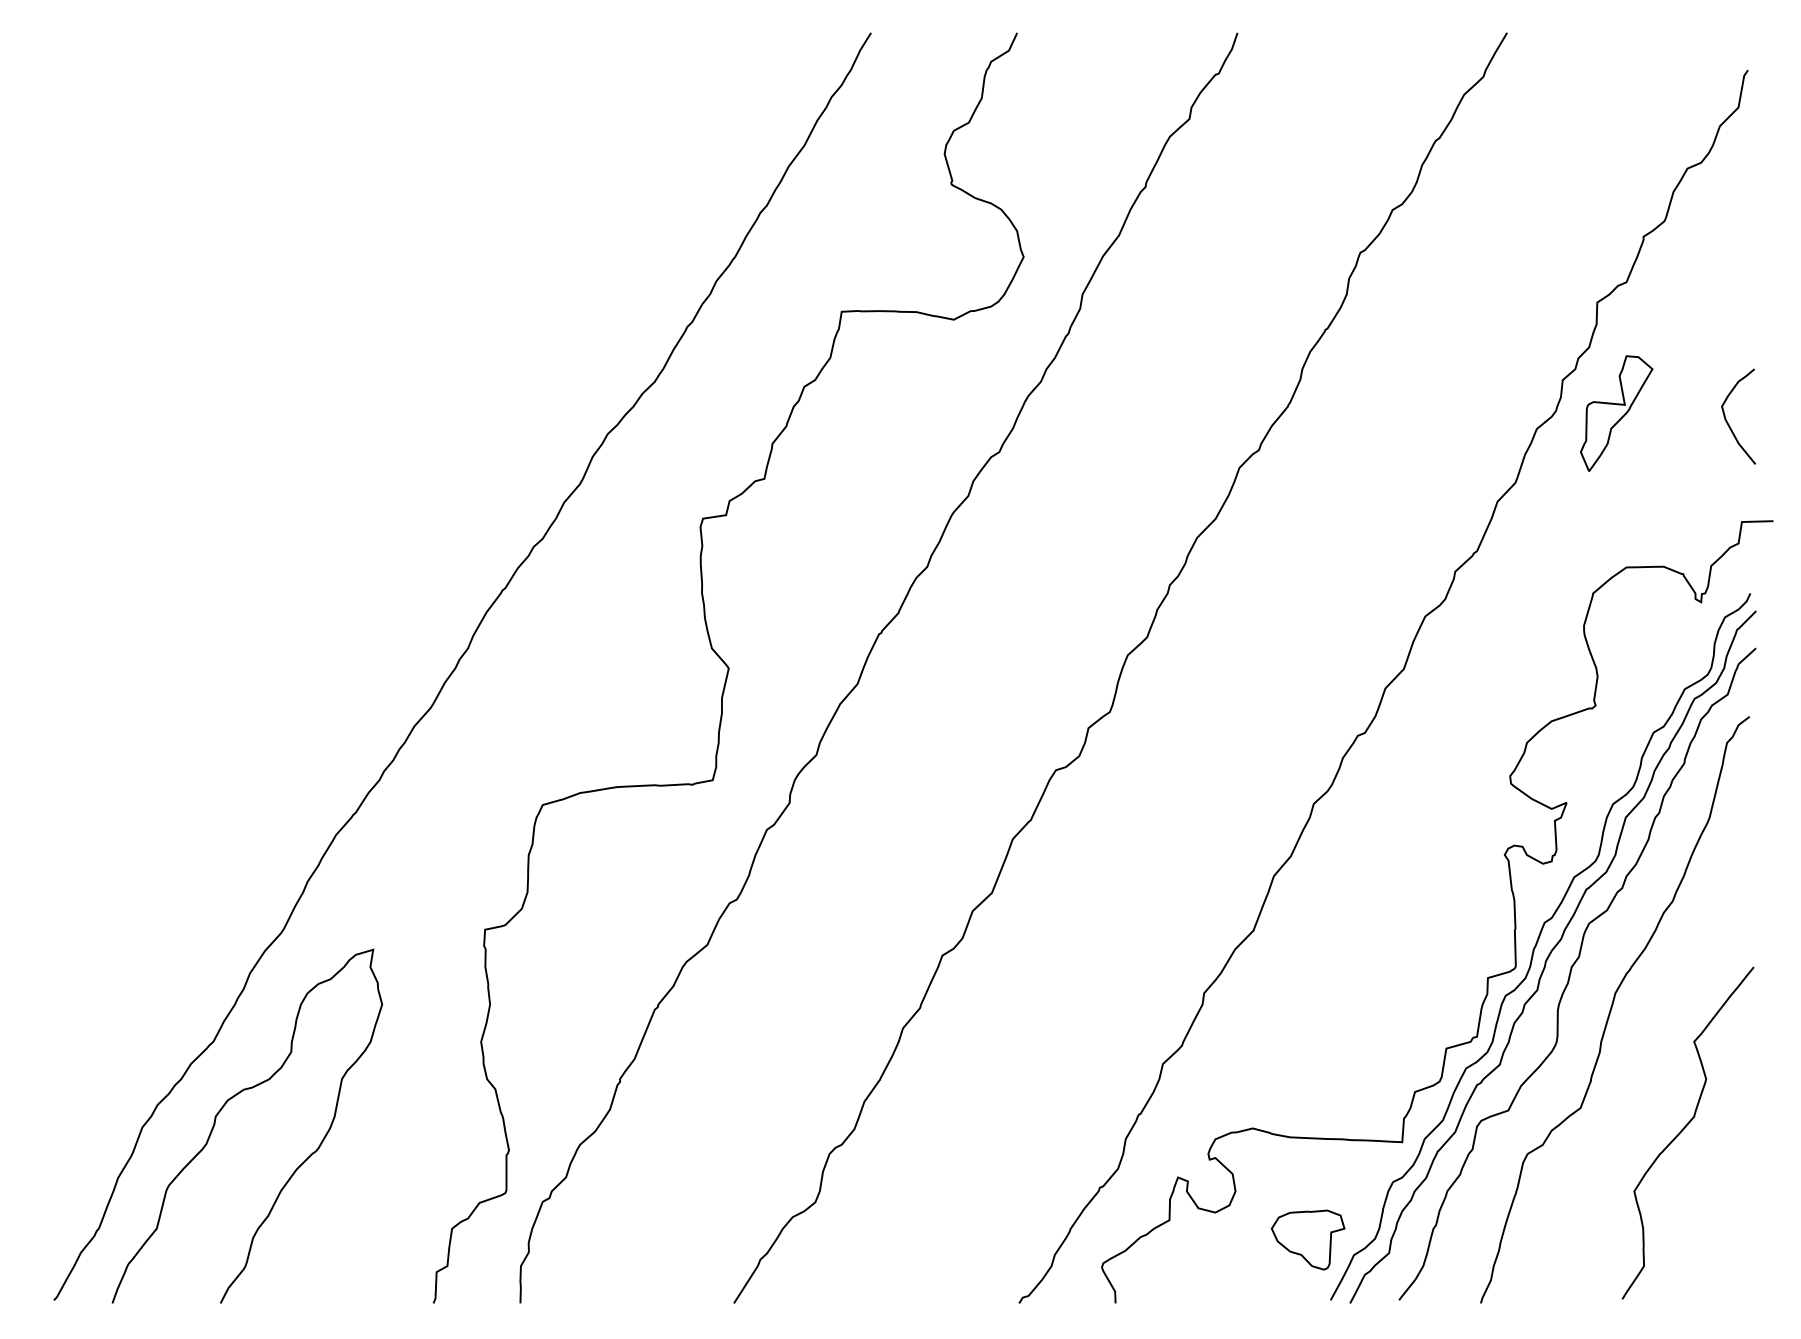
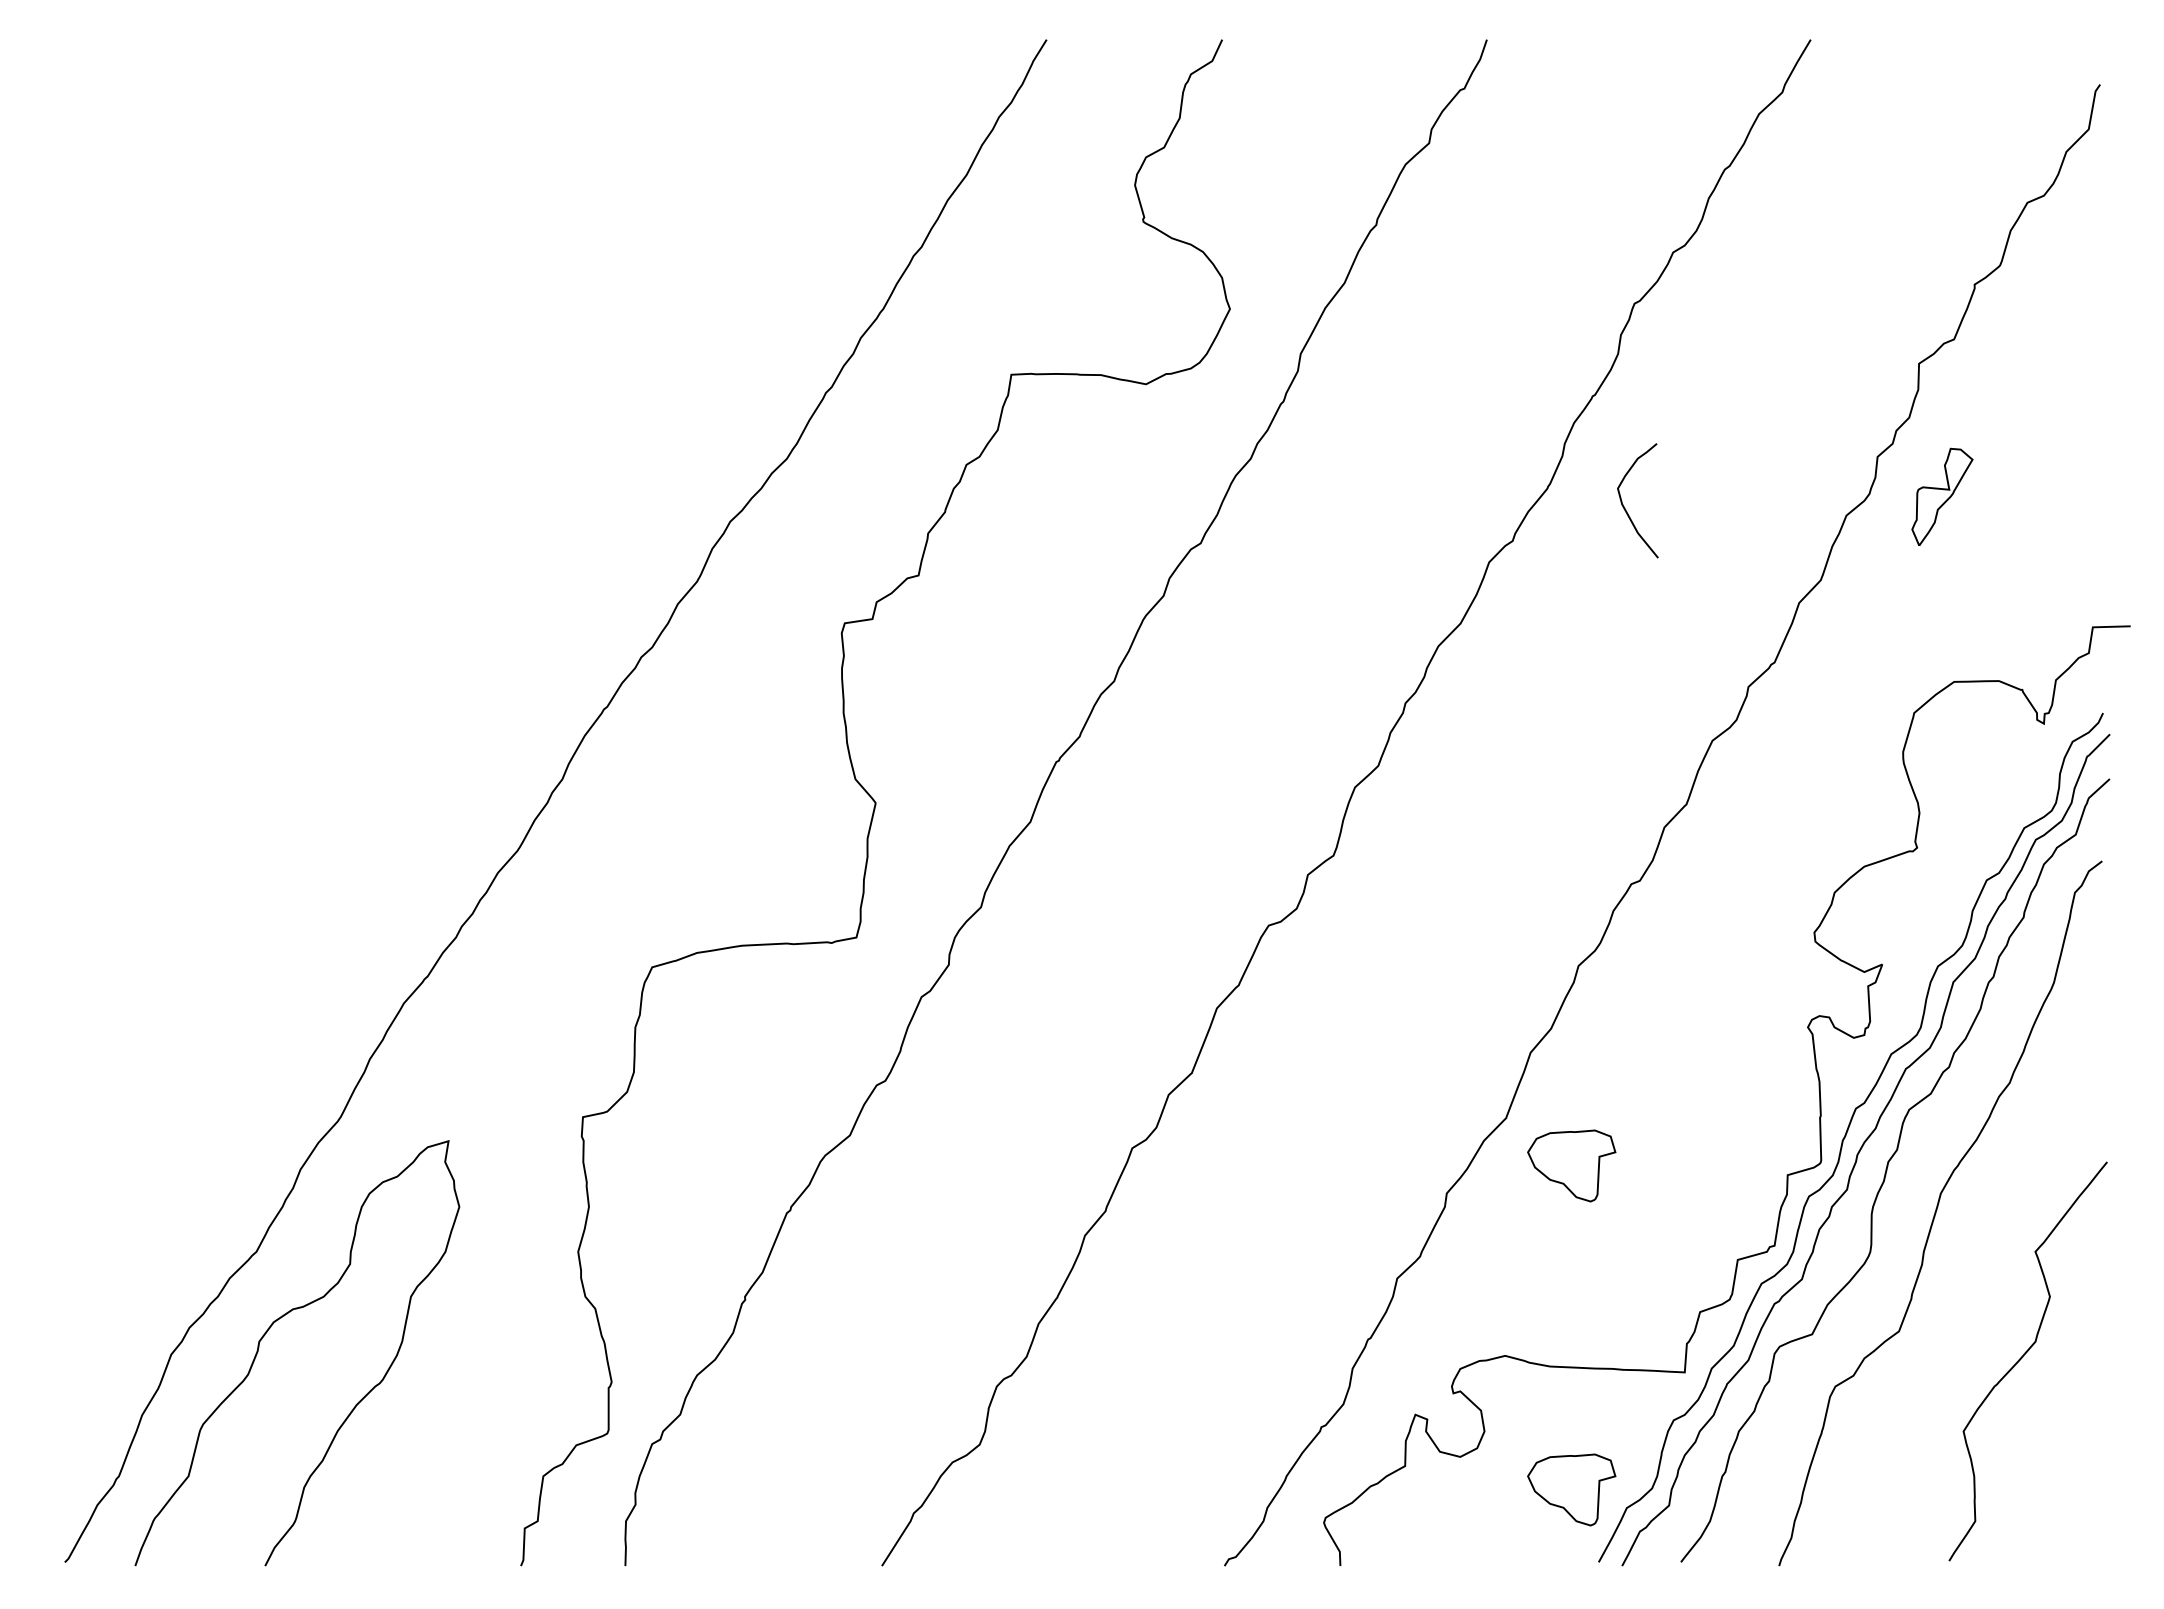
part: (1616, 413) -> (1942, 496), size x0.7
curve: (1729, 423) -> (1626, 509), moved
part: (1307, 969) -> (1571, 1165), added

